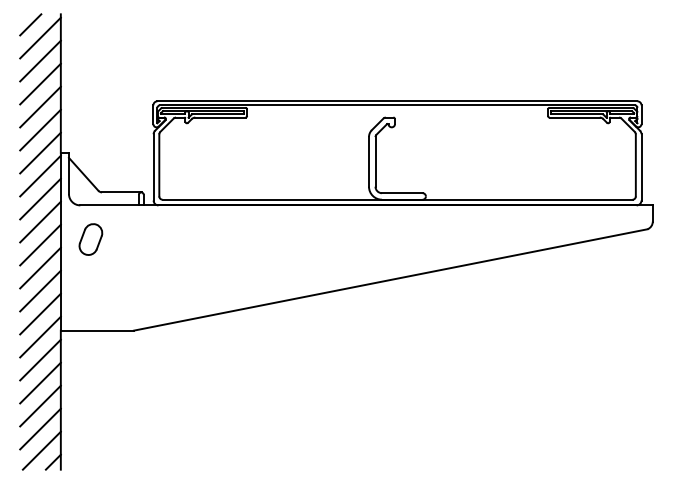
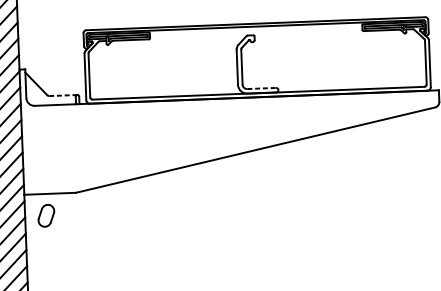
line: (121, 192) -> (63, 95), solid -> dashed
line: (402, 193) -> (261, 88), solid -> dashed
part: (90, 239) -> (46, 215), moved

